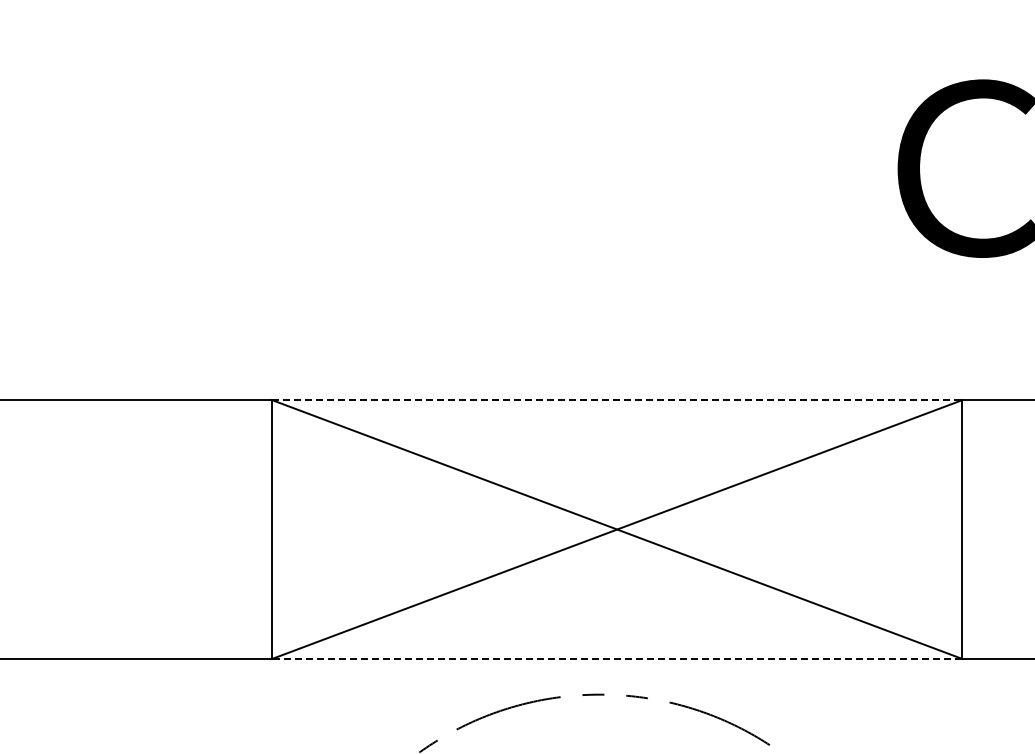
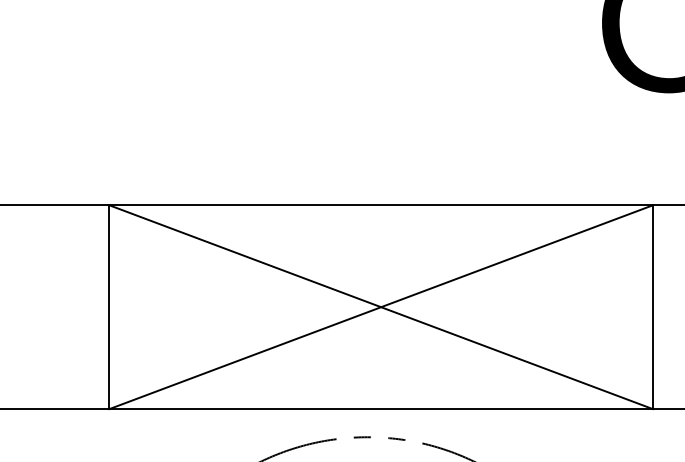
line: (617, 400) -> (381, 205), dashed -> solid
line: (616, 658) -> (380, 408), dashed -> solid

